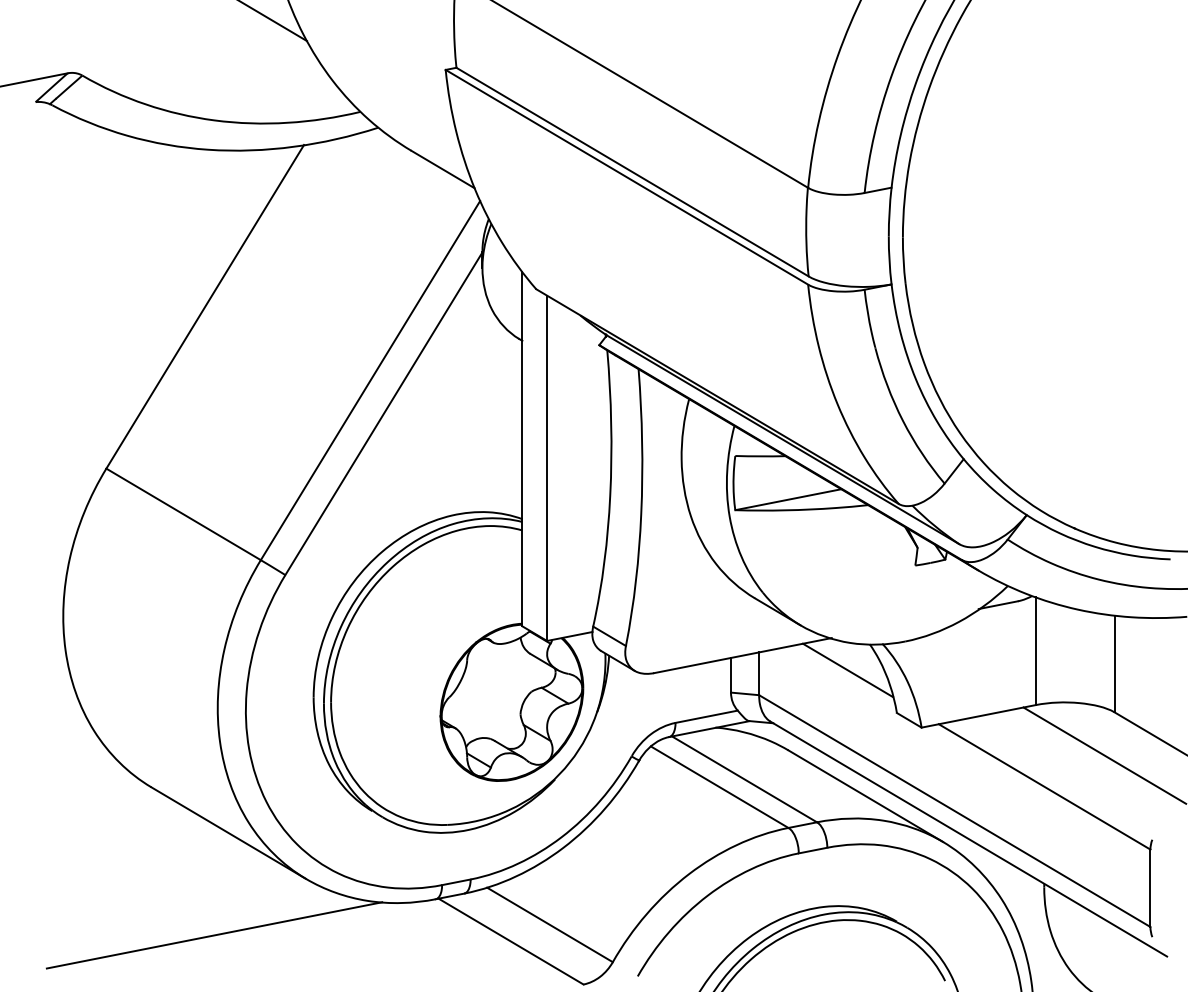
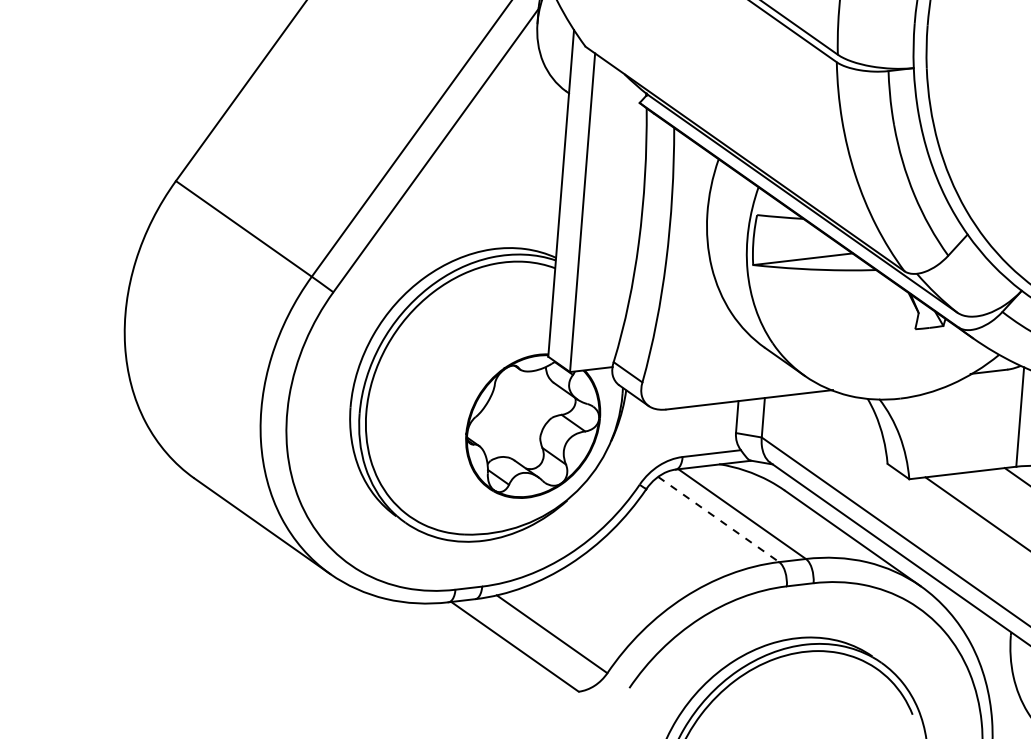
line: (847, 670) -> (845, 421), removed
line: (719, 787) -> (718, 519), solid -> dashed
line: (214, 935) -> (241, 619), removed

